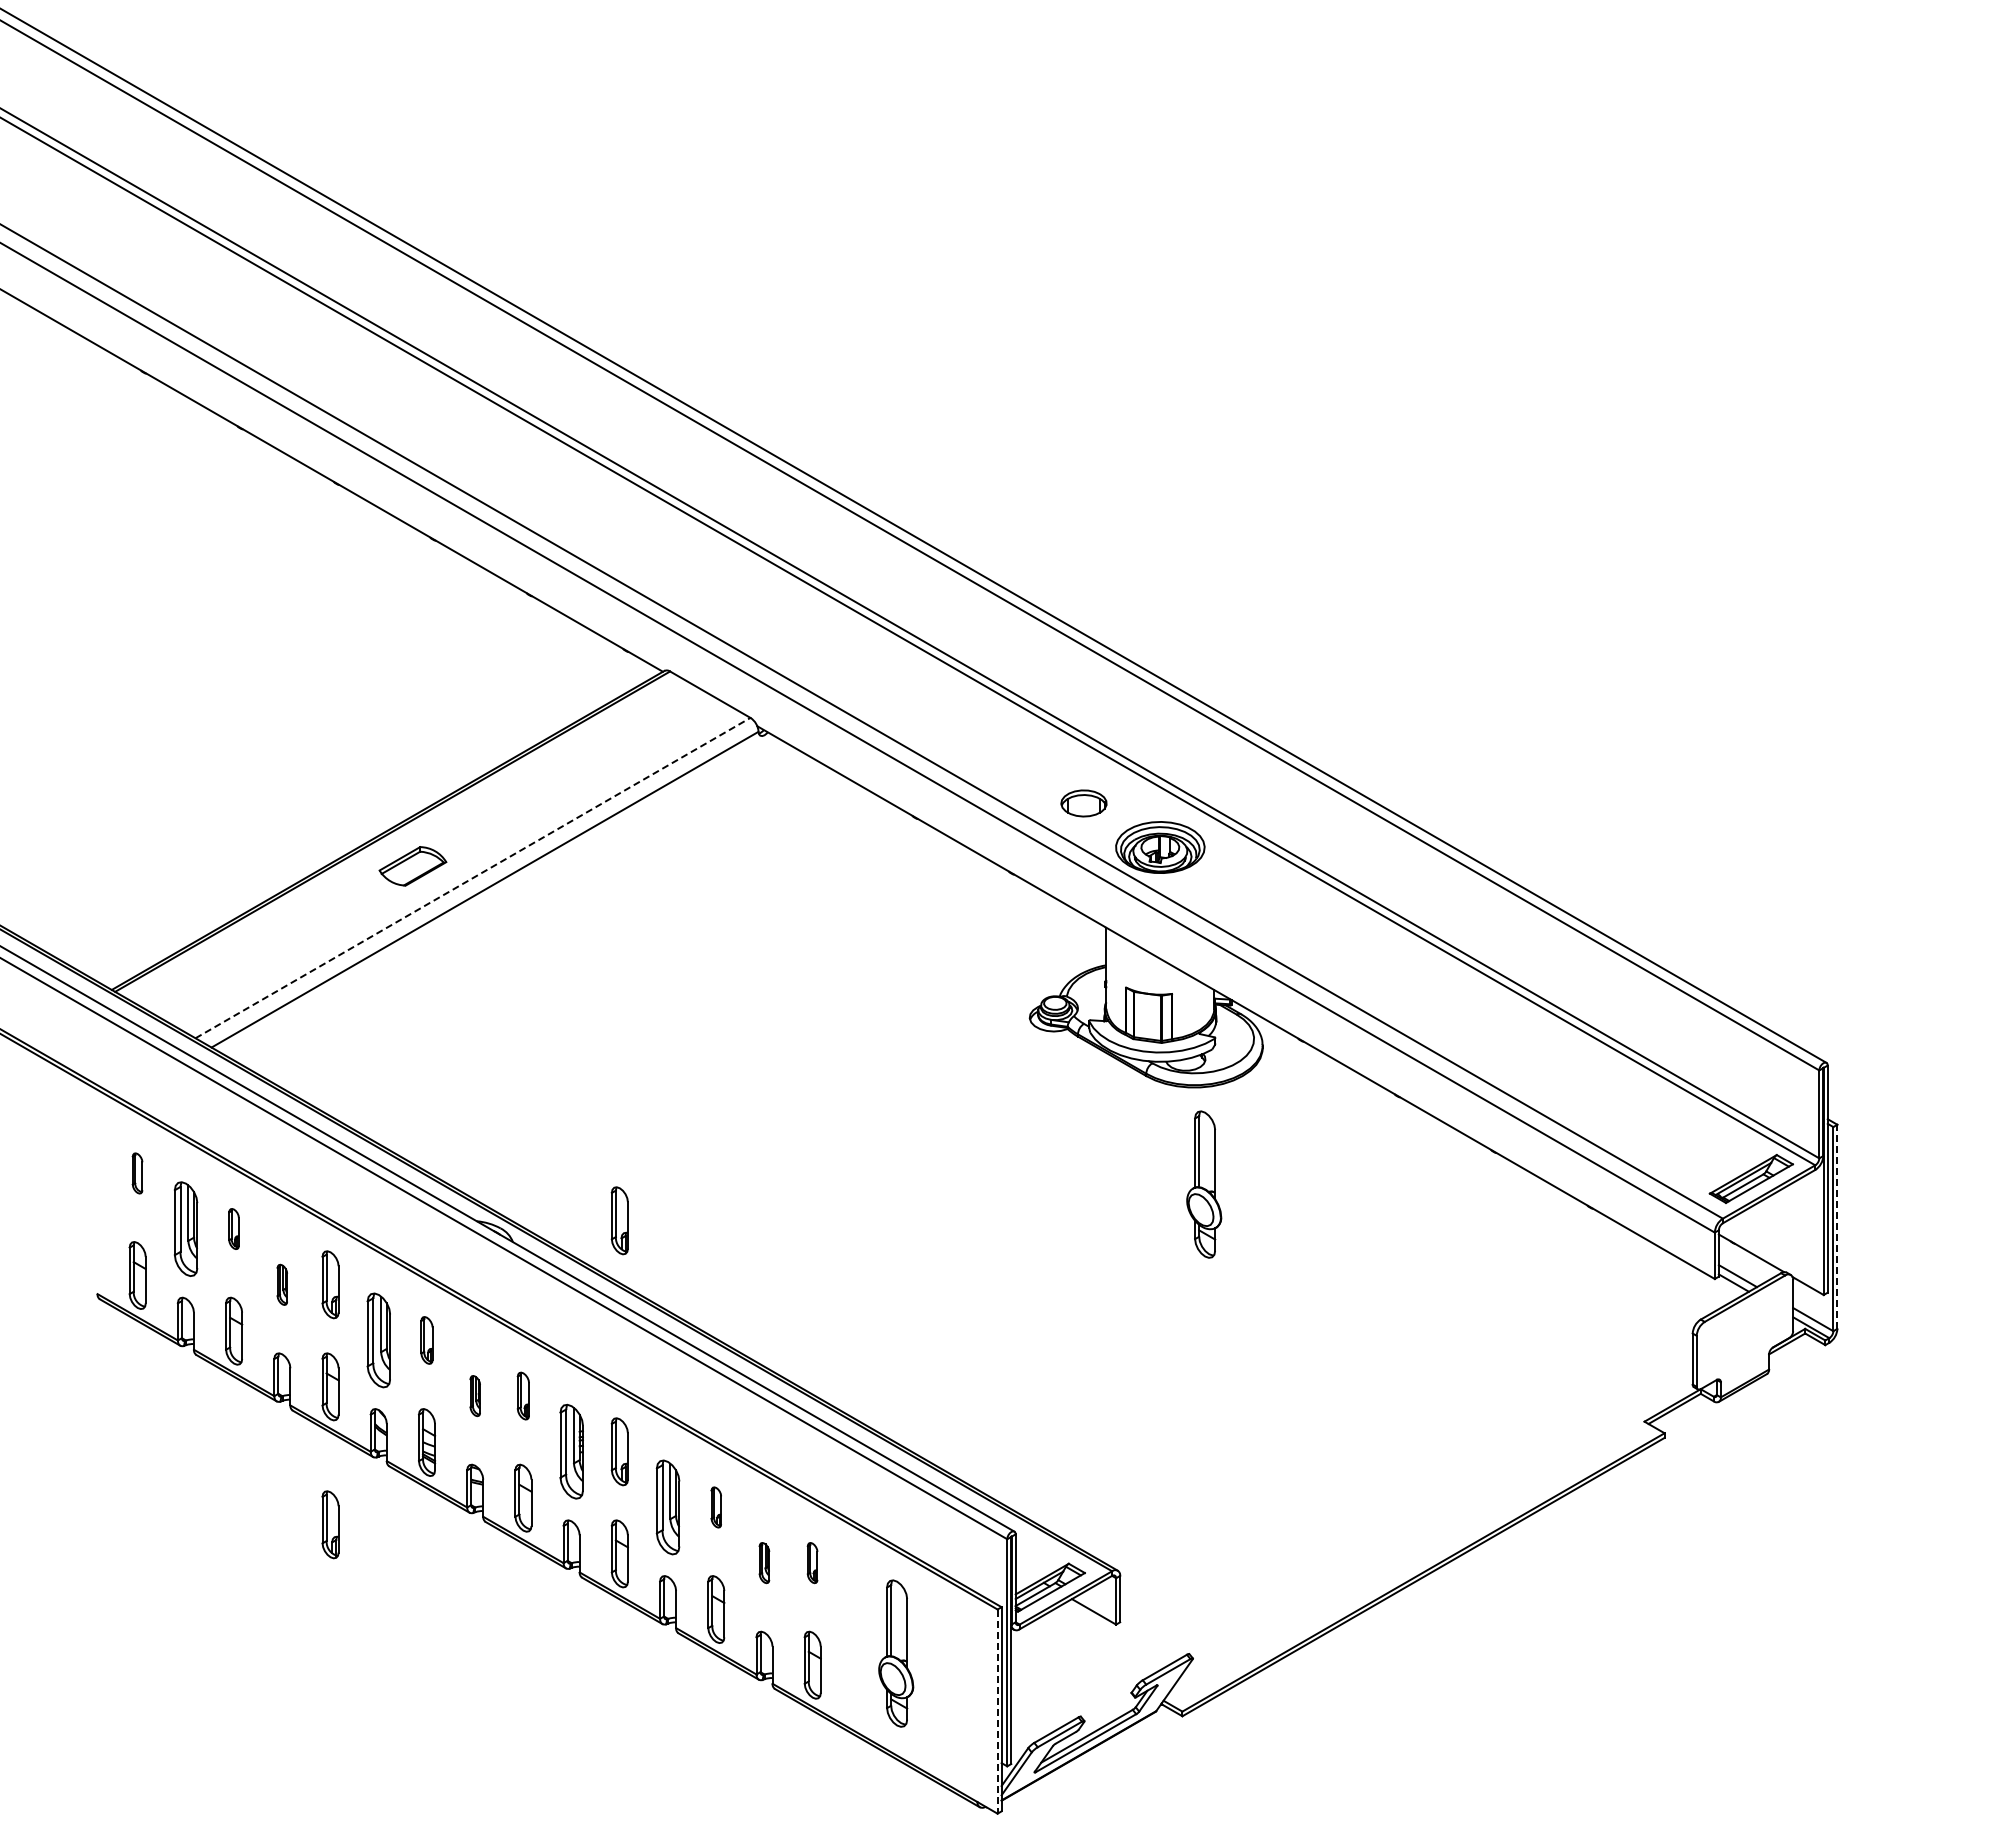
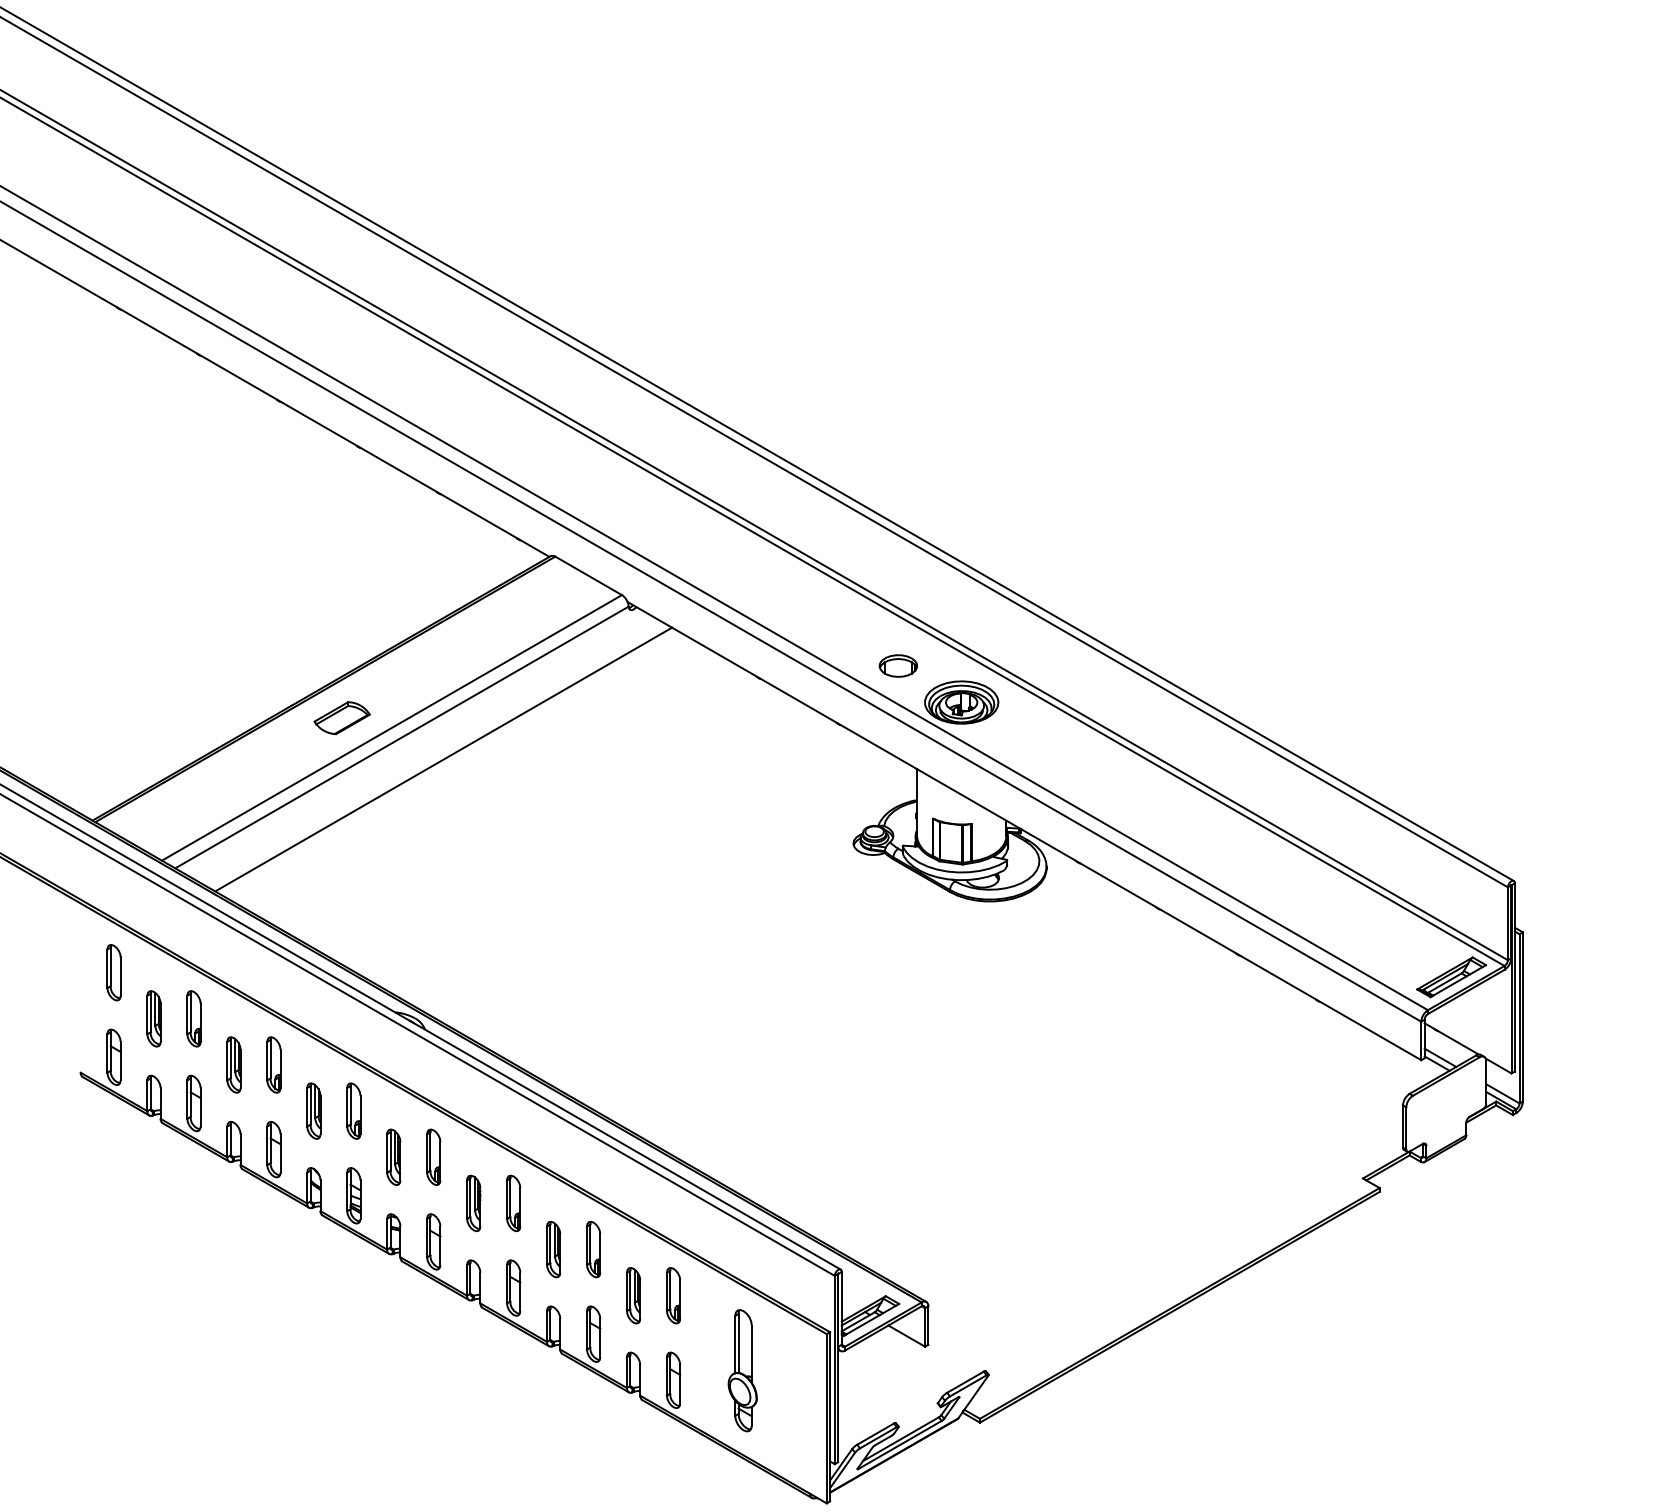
line: (473, 877) -> (392, 727), dashed -> solid
line: (534, 916) -> (442, 759), added
part: (137, 1173) -> (113, 972), size x1.67
part: (1204, 1184) -> (998, 981), removed
part: (619, 1220) -> (513, 1011), removed
line: (1837, 1226) -> (1522, 1016), dashed -> solid
part: (185, 1228) -> (153, 1018), size x0.71
part: (233, 1228) -> (193, 1018), size x1.67
part: (282, 1284) -> (234, 1064), size x1.67
part: (378, 1340) -> (313, 1111), size x0.71
part: (426, 1340) -> (353, 1111), size x1.43
part: (475, 1395) -> (394, 1156), size x1.67
part: (523, 1395) -> (433, 1156), size x1.43
part: (571, 1451) -> (473, 1203), size x0.71
part: (667, 1507) -> (553, 1249), size x0.71
part: (716, 1507) -> (593, 1249), size x1.67
part: (330, 1524) -> (273, 1263), removed
part: (764, 1562) -> (633, 1295), size x1.67
part: (812, 1562) -> (673, 1295), size x1.67
line: (997, 1712) -> (826, 1419), dashed -> solid

